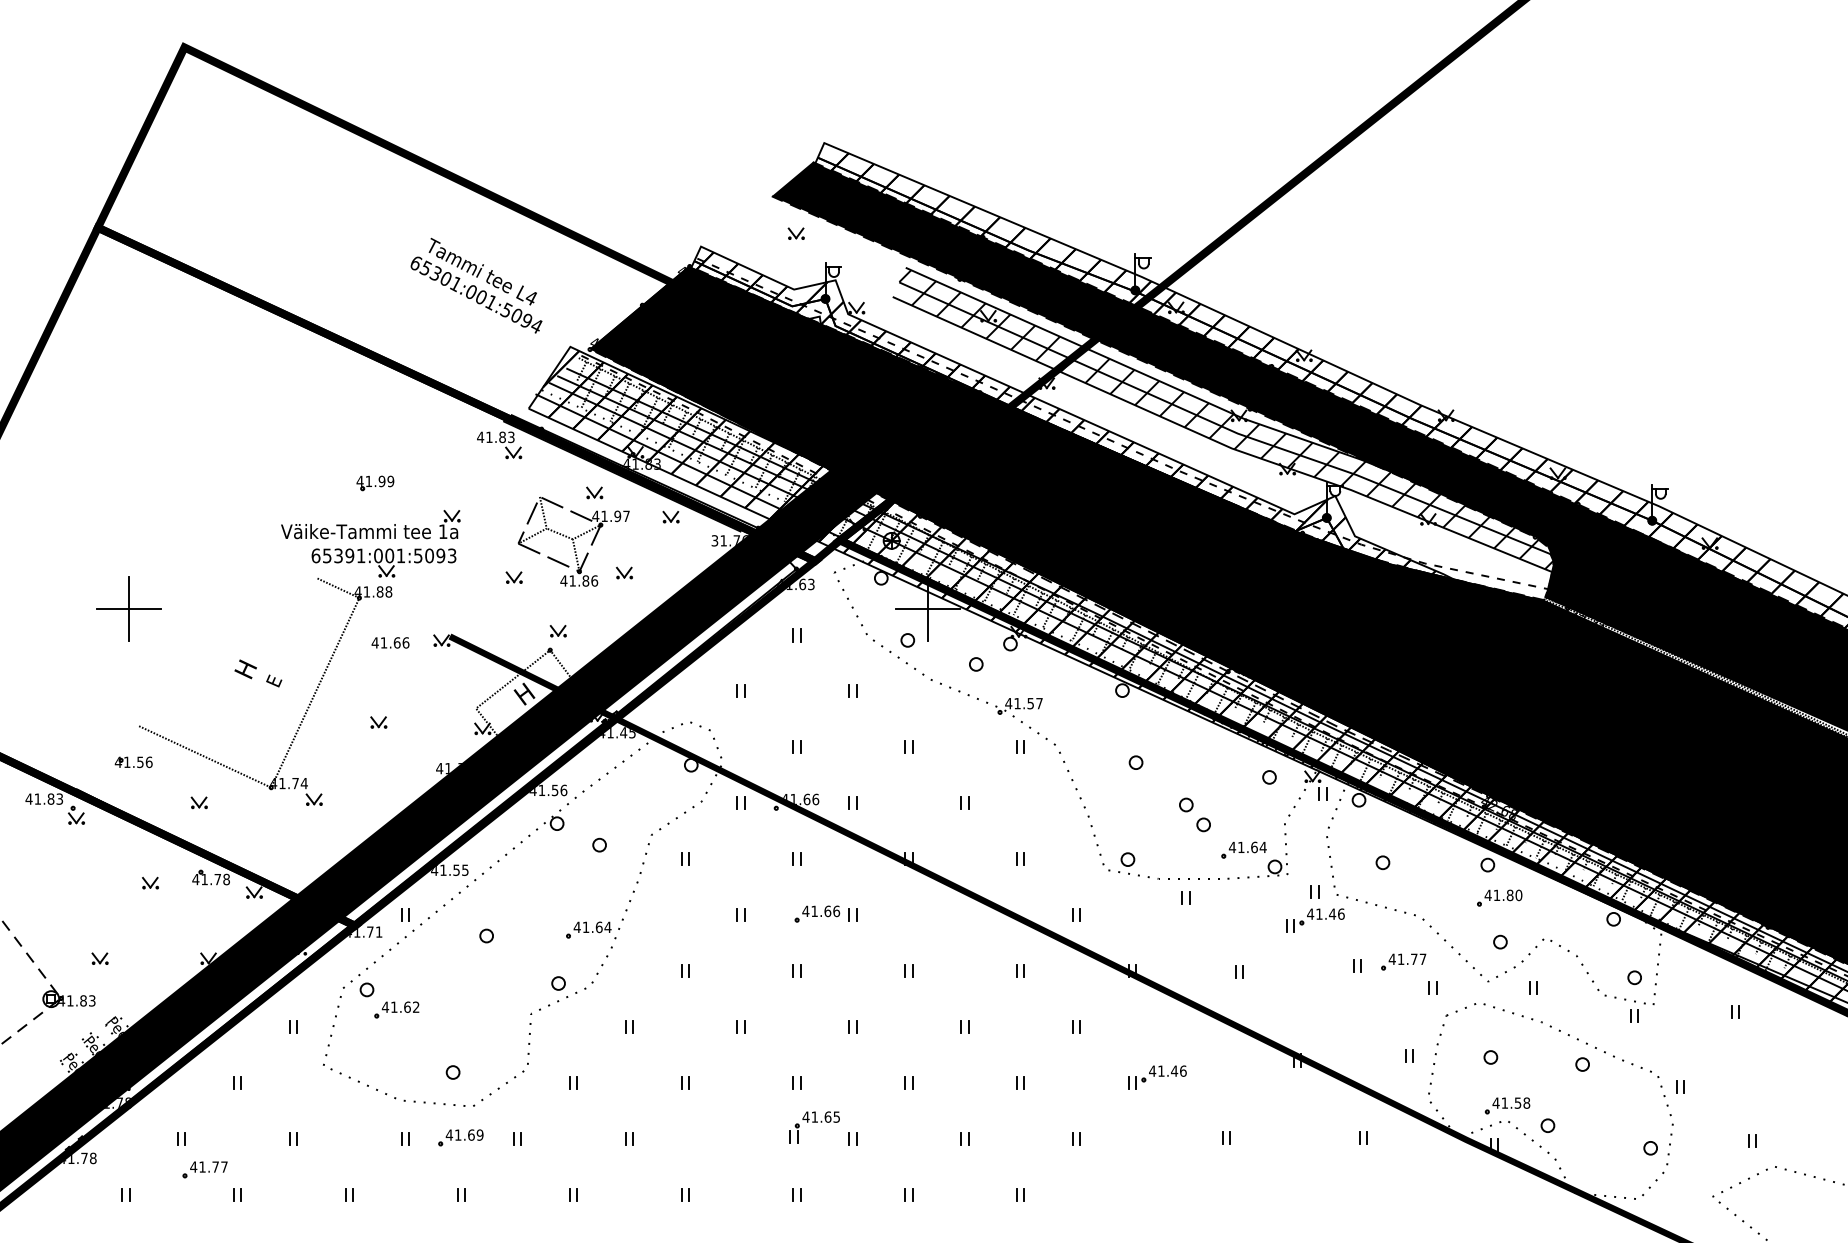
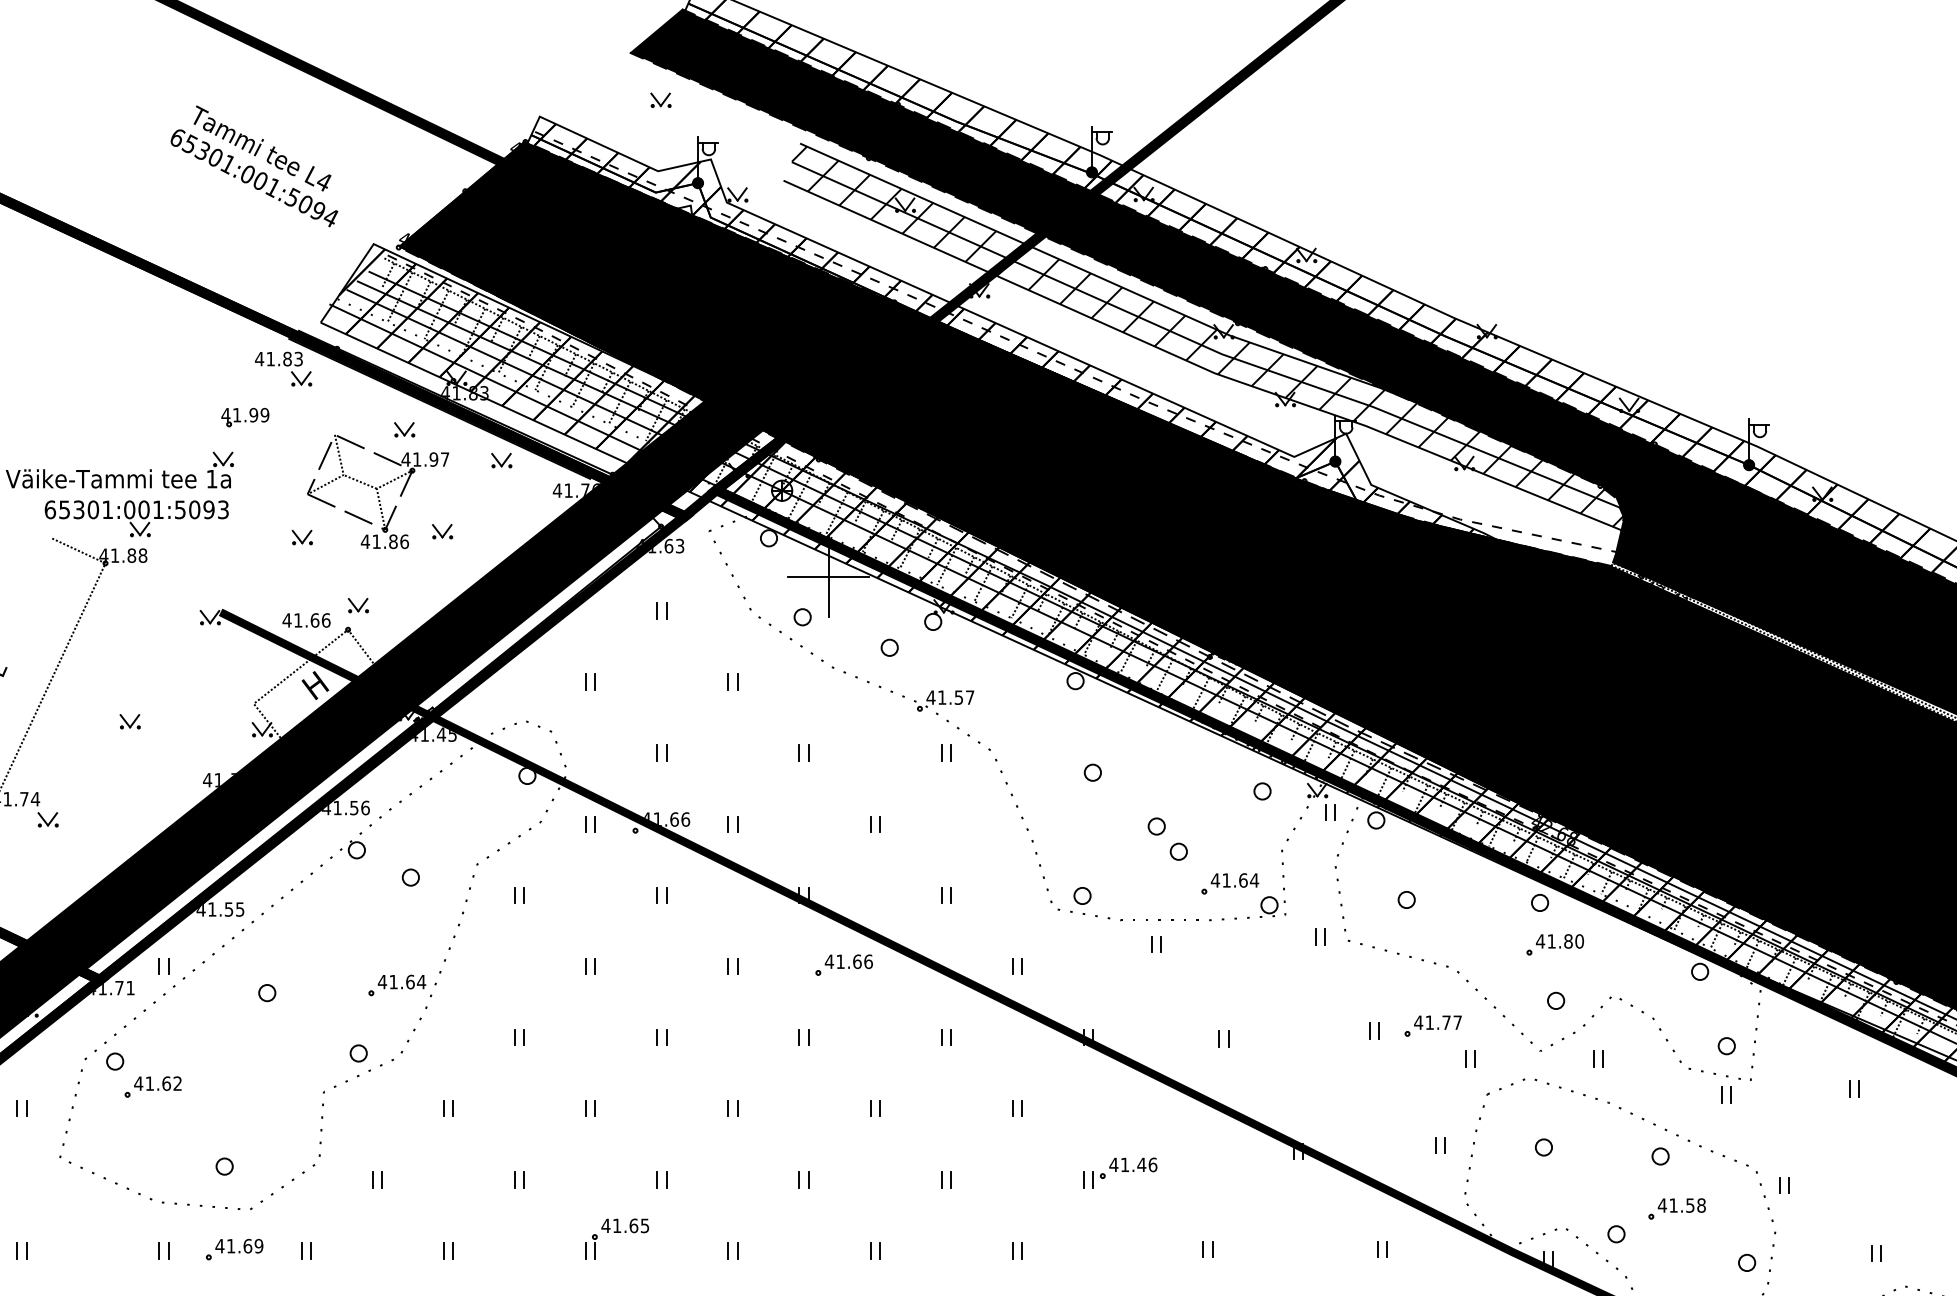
part: (375, 483) -> (245, 417), moved
text: (714, 540) -> (556, 490), 31.76 -> 41.76
text: (349, 555) -> (92, 509), 65391:001:5093 -> 65301:001:5093
text: (390, 642) -> (306, 619), moved
part: (817, 913) -> (844, 964), moved
part: (1315, 920) -> (1320, 973), removed
part: (1507, 1105) -> (1676, 1208), moved
part: (814, 1127) -> (616, 1239), moved

